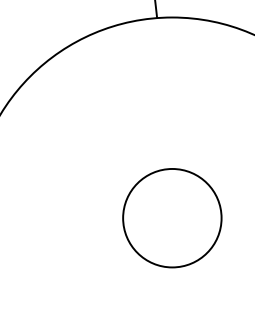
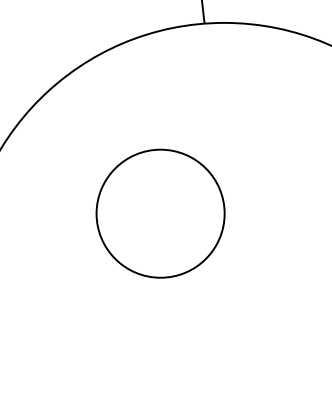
circle: (172, 218) -> (160, 214), moved

